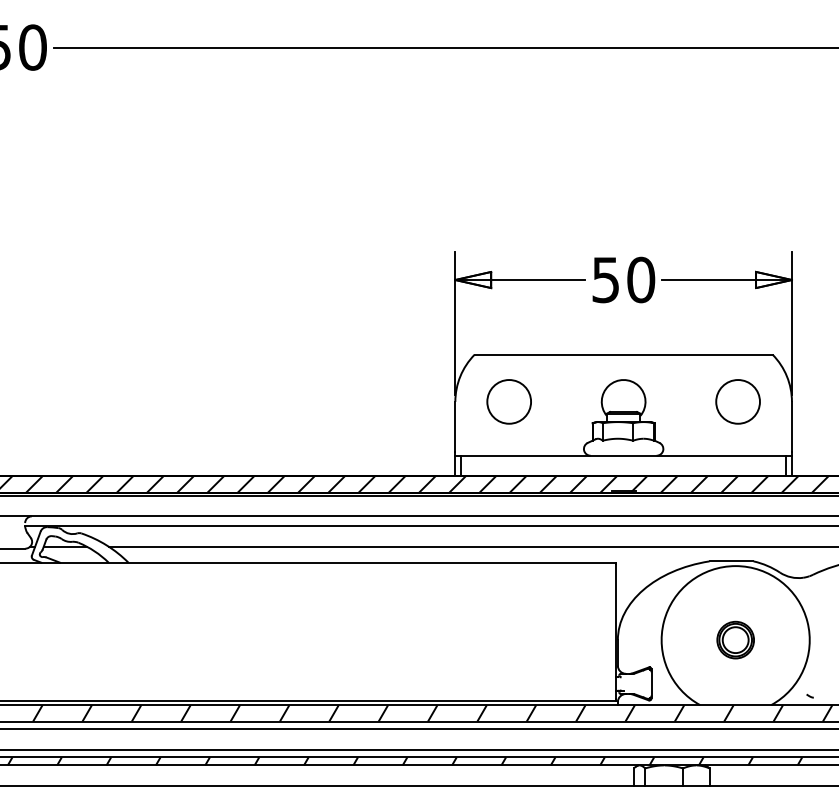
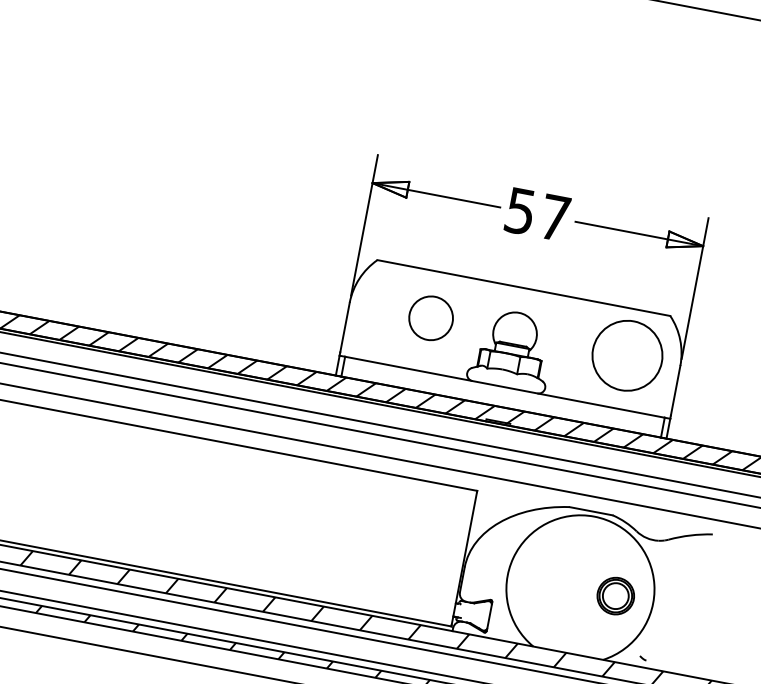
text: (641, 279) -> (555, 217), 50 -> 57
circle: (508, 401) -> (430, 317), moved
circle: (737, 401) -> (626, 355), size x1.6
part: (735, 639) -> (615, 595), moved

